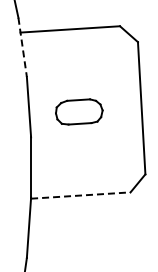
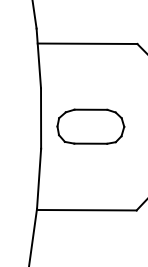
line: (22, 47) -> (38, 58), dashed -> solid
part: (79, 111) -> (91, 126), size x1.43
line: (80, 195) -> (86, 210), dashed -> solid

